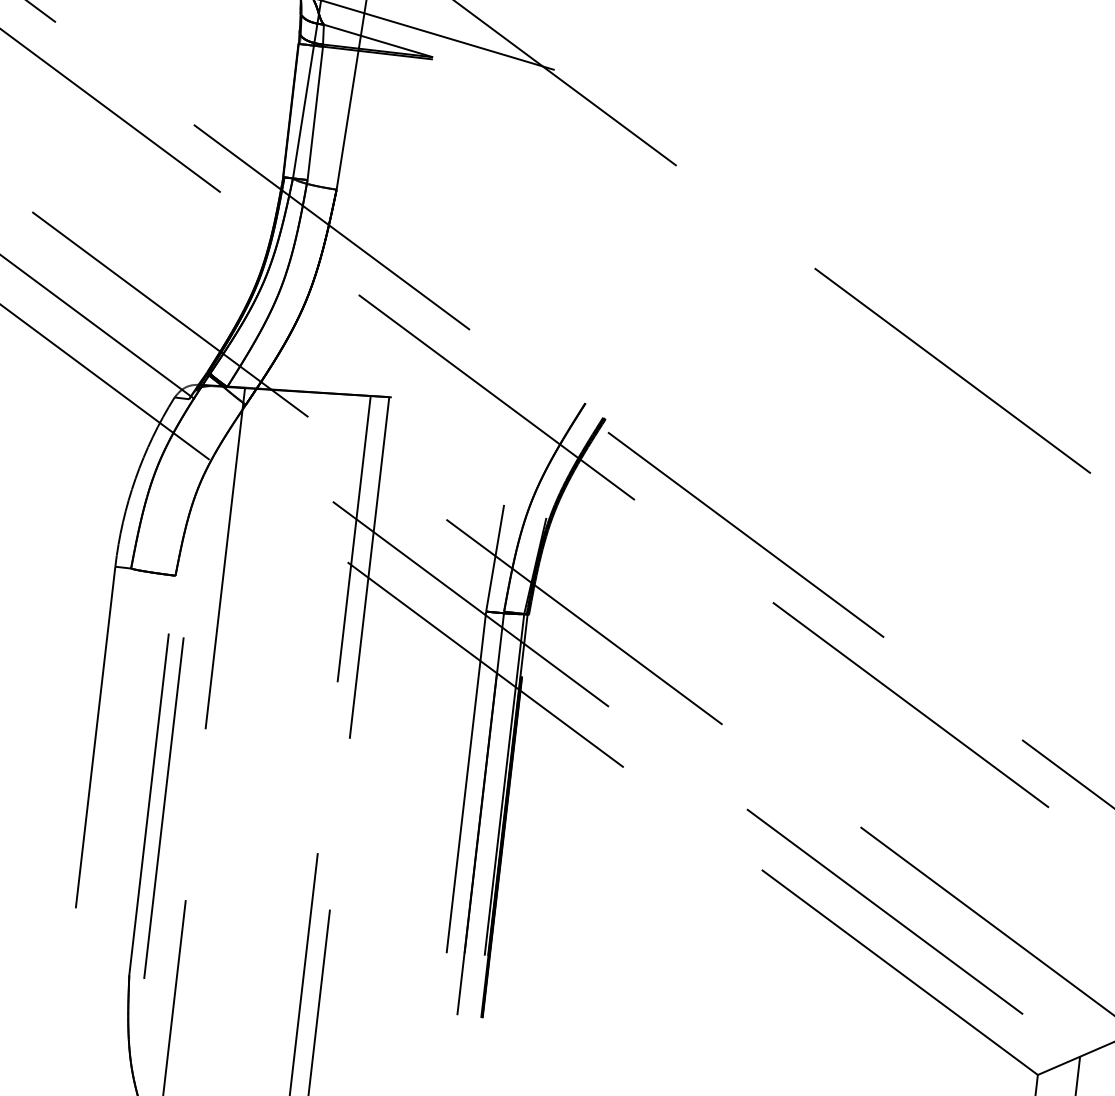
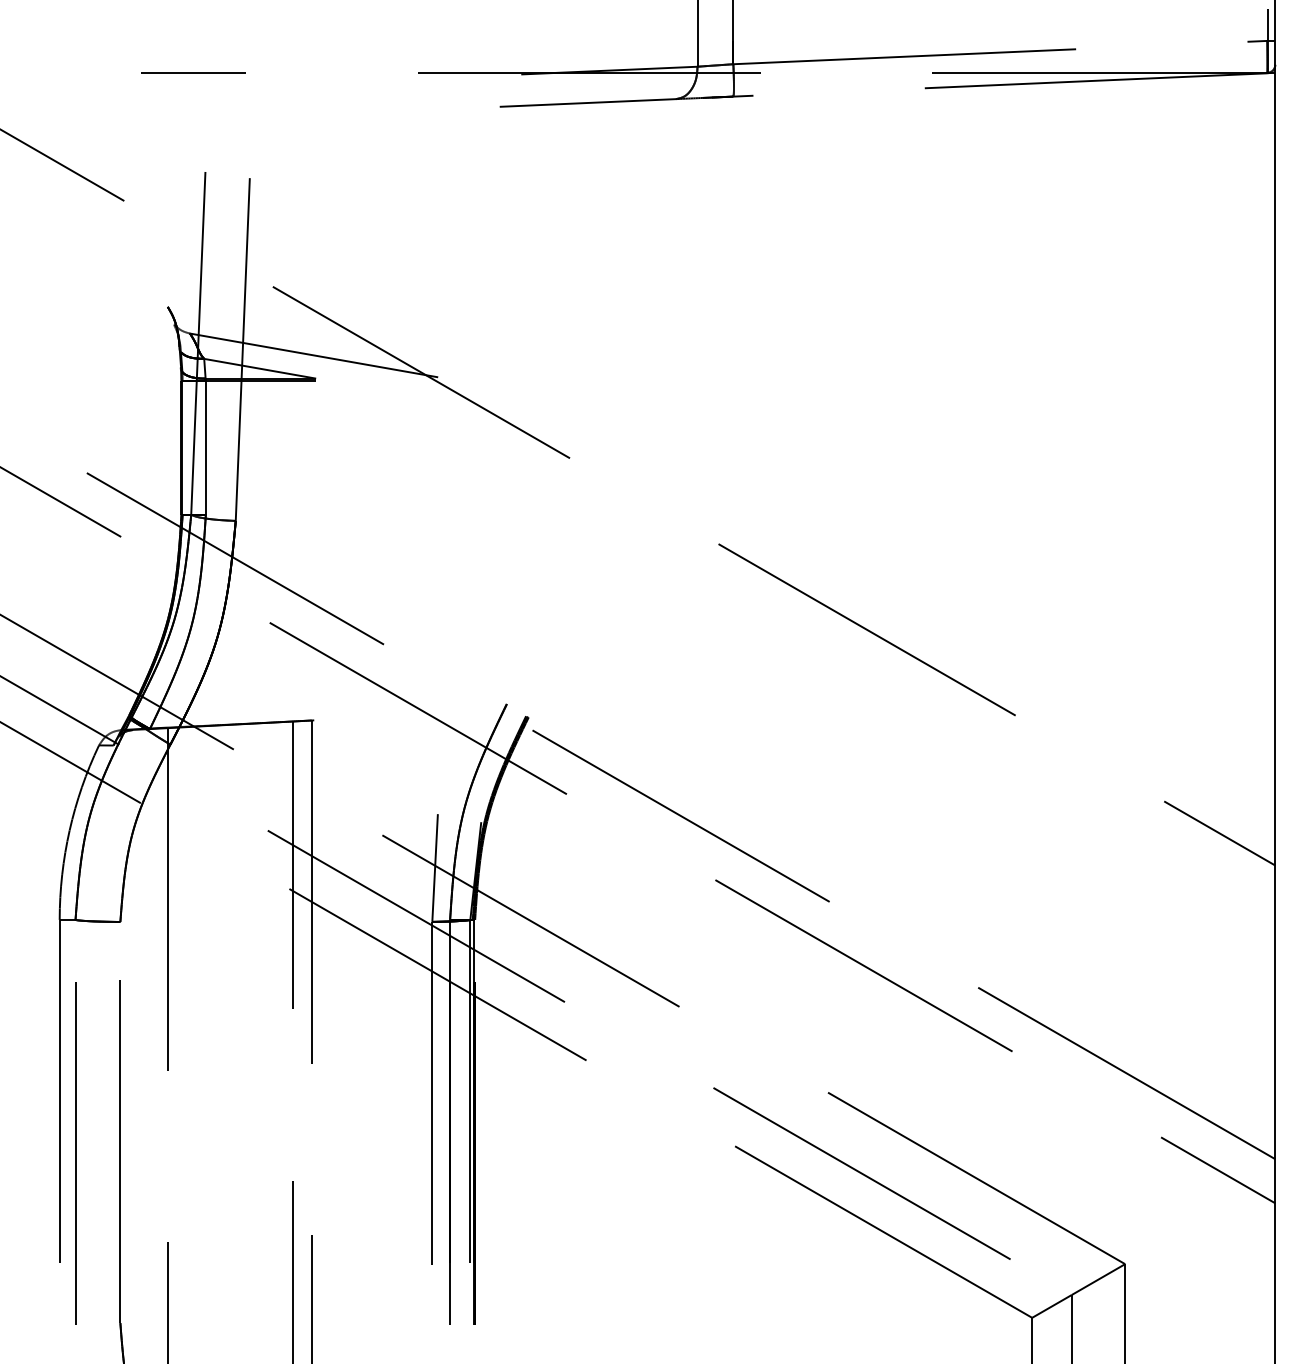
line: (163, 808) -> (75, 1153), moved

